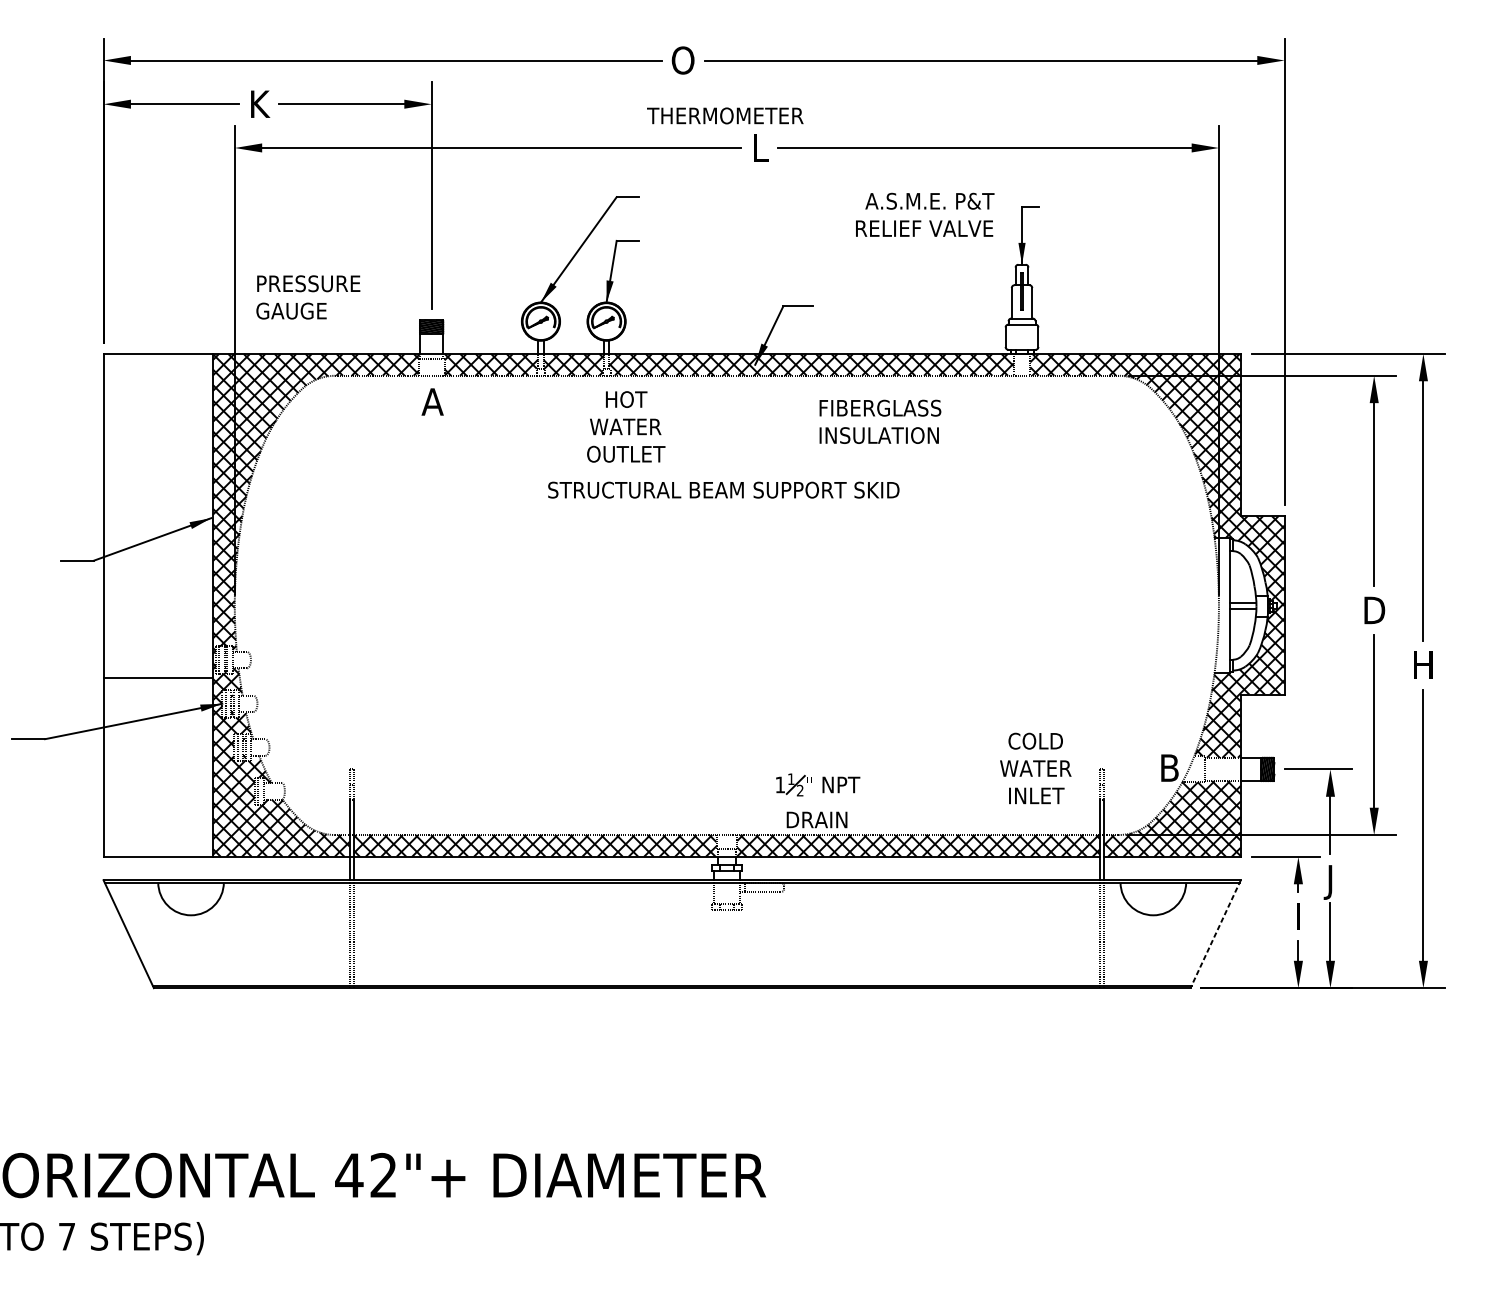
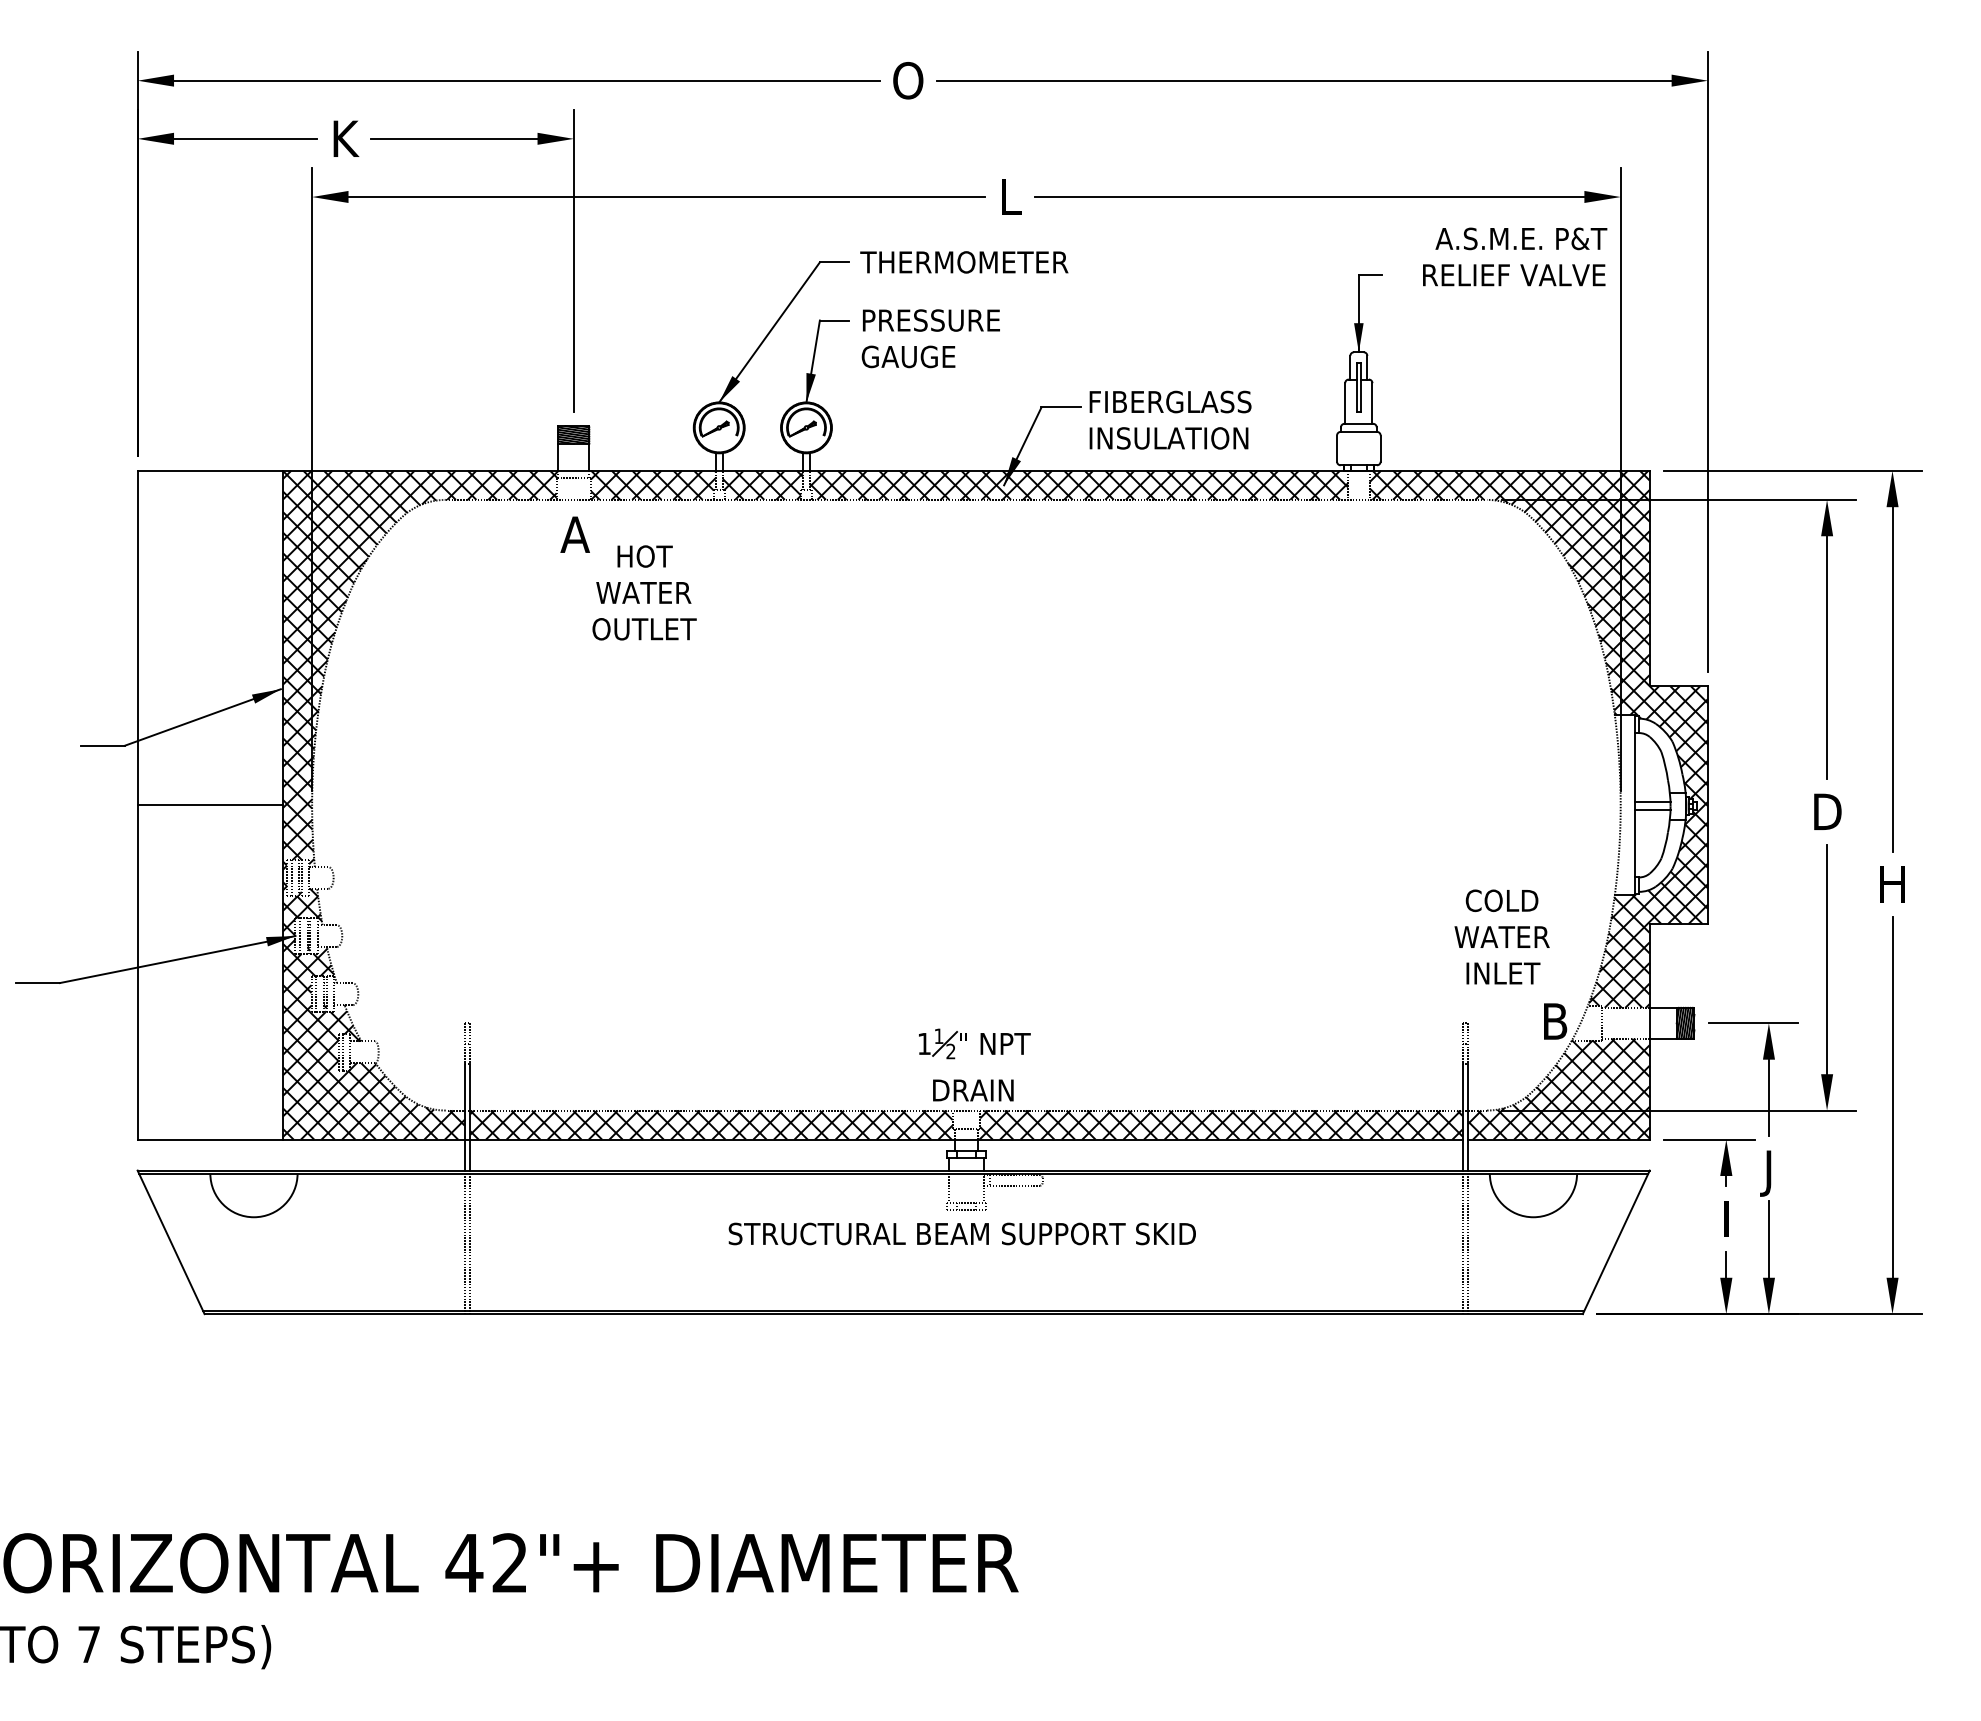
text: (725, 116) -> (964, 262), moved
text: (925, 214) -> (1515, 256), moved
text: (308, 297) -> (930, 338), moved
text: (880, 421) -> (1170, 419), moved
text: (626, 426) -> (644, 592), moved
text: (723, 489) -> (961, 1233), moved
line: (158, 678) -> (210, 805), moved
text: (1035, 768) -> (1501, 936), moved
part: (822, 792) -> (980, 1054), moved
line: (1215, 934) -> (1616, 1242), dashed -> solid

